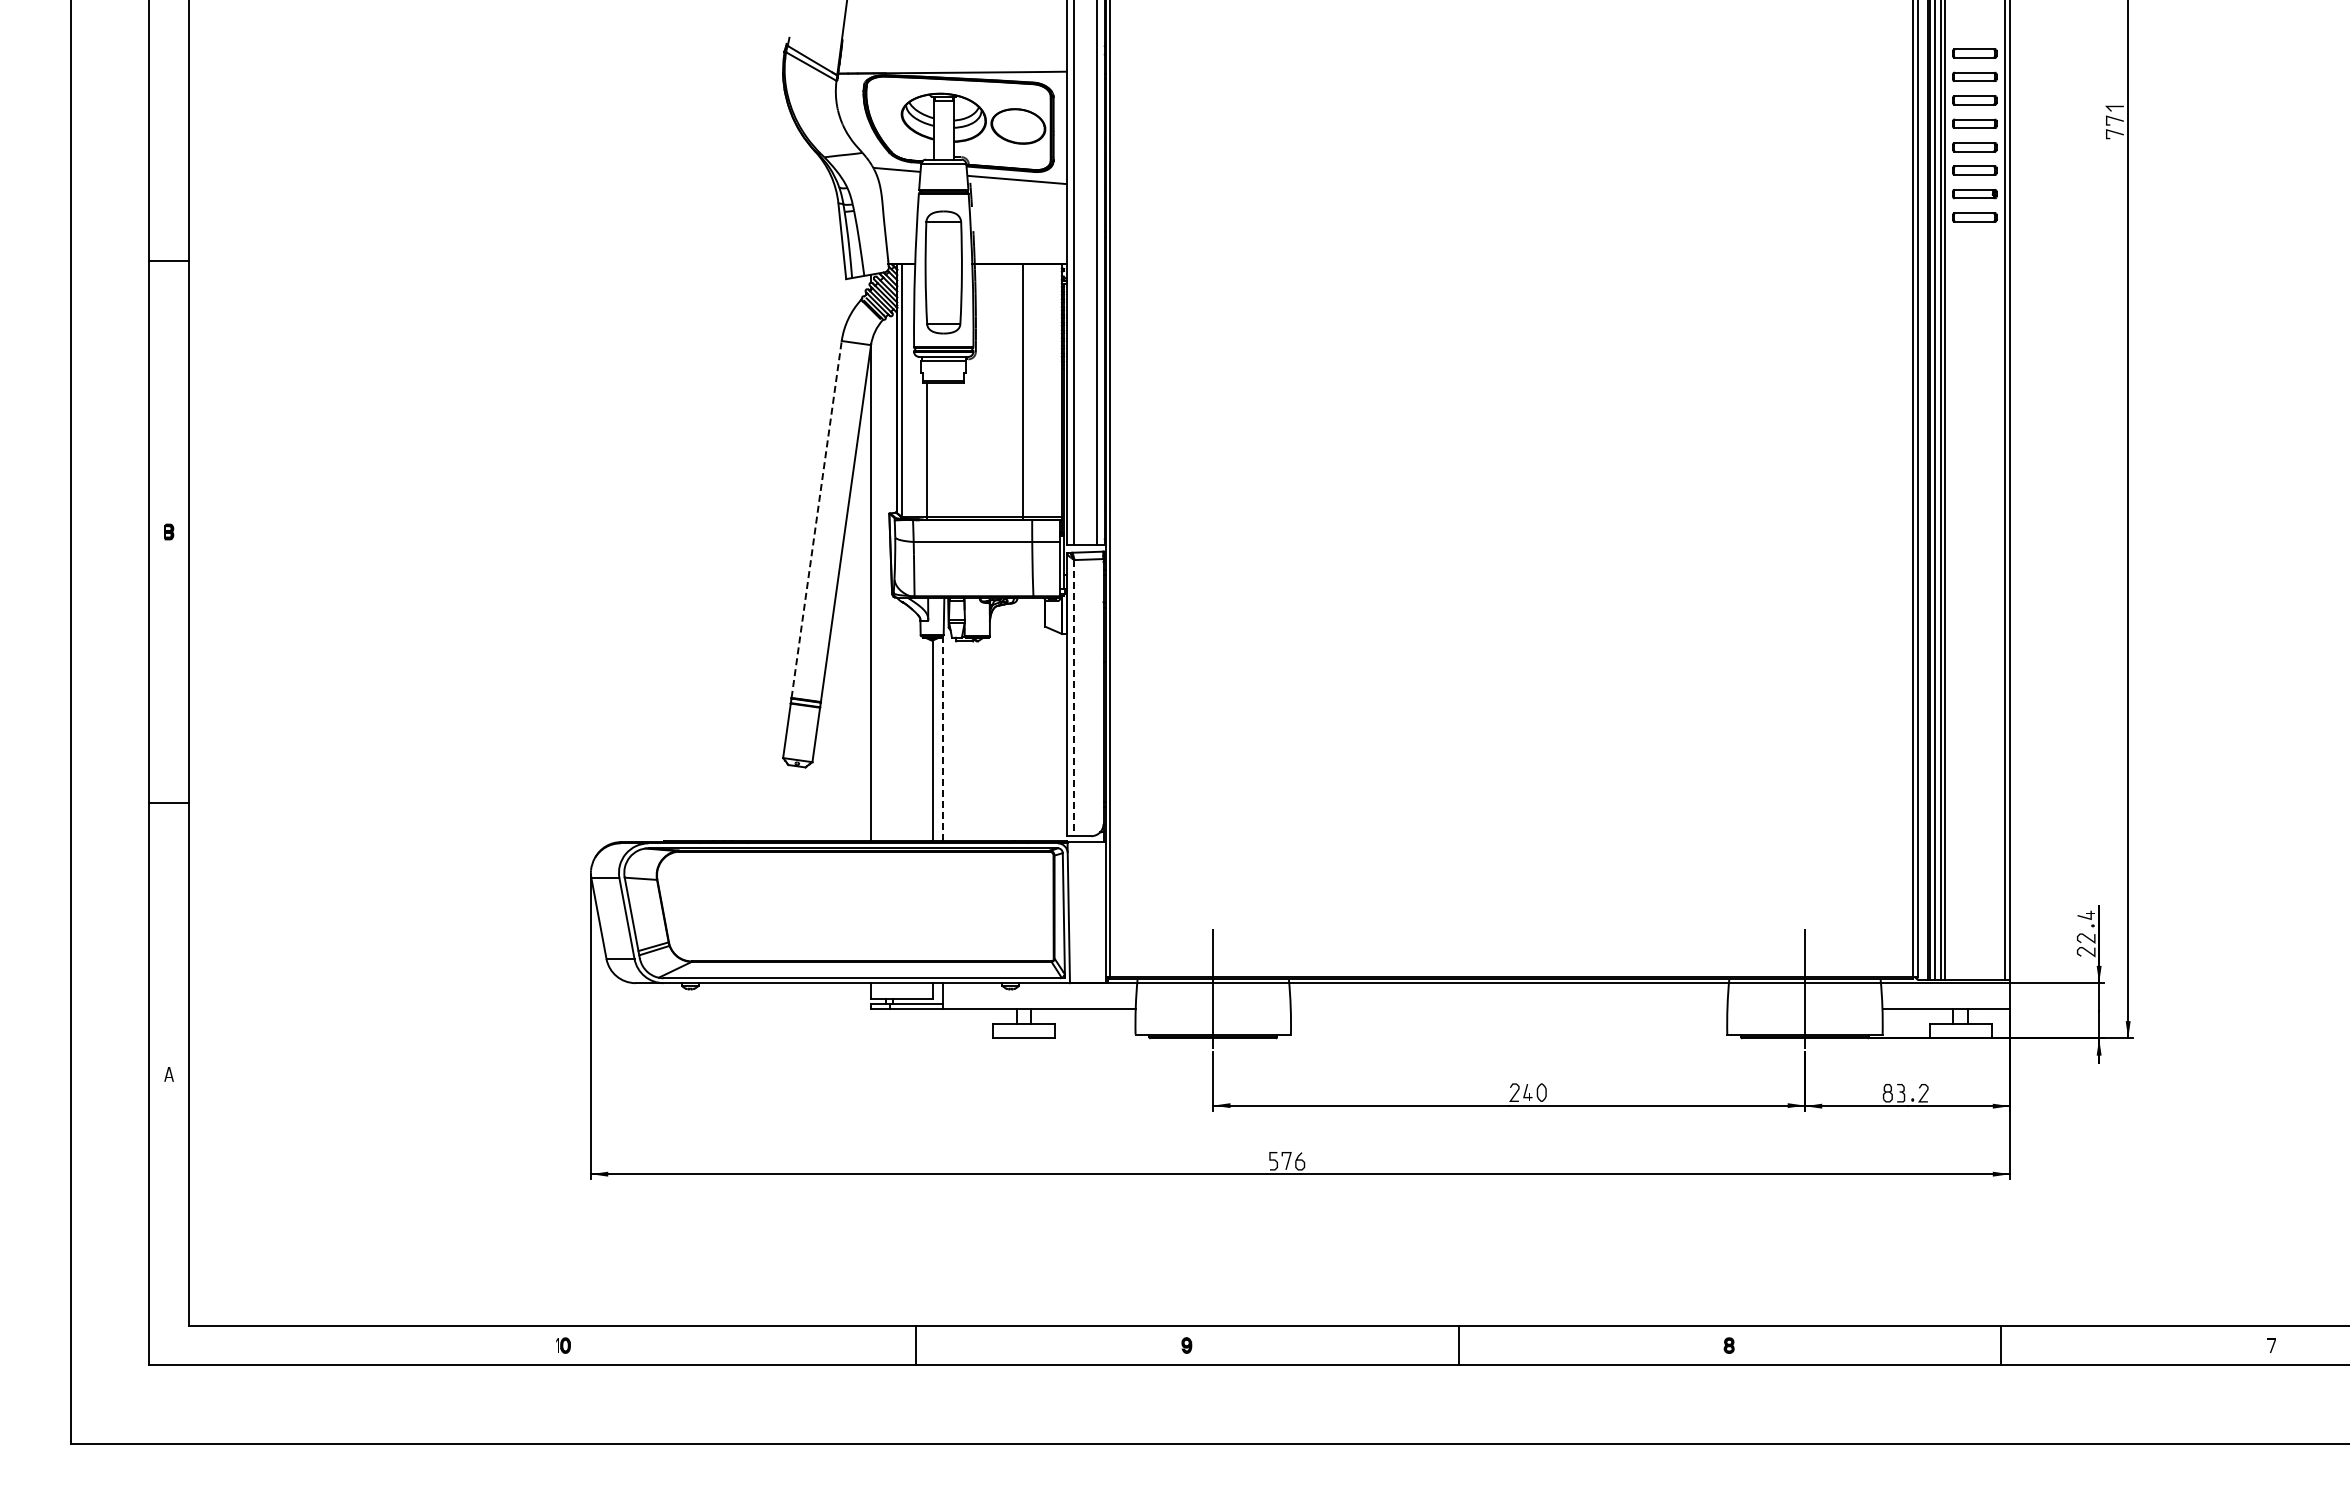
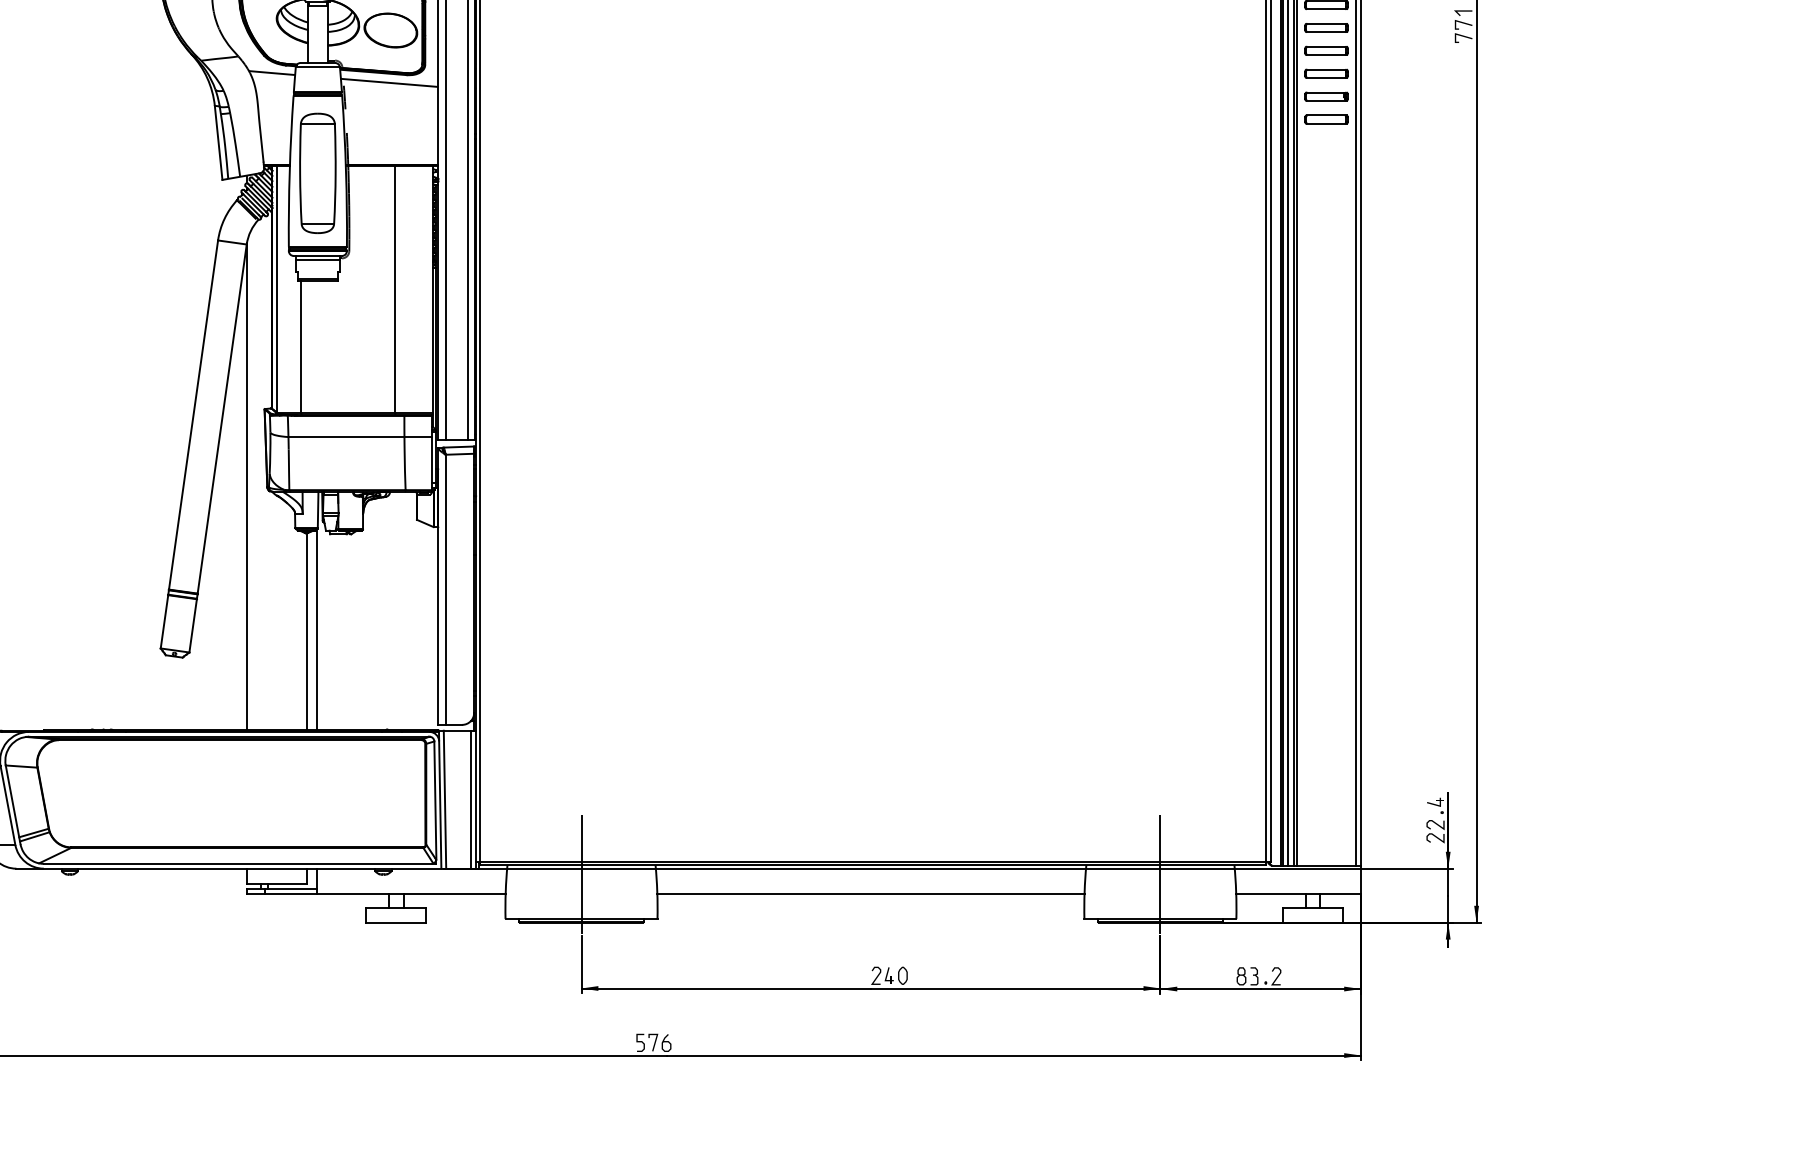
line: (816, 518) -> (193, 414), dashed -> solid
line: (1074, 698) -> (445, 590), dashed -> solid
line: (942, 738) -> (316, 629), dashed -> solid
line: (1073, 912) -> (444, 799), added
line: (1100, 912) -> (471, 799), added
line: (1508, 1008) -> (870, 893), added

